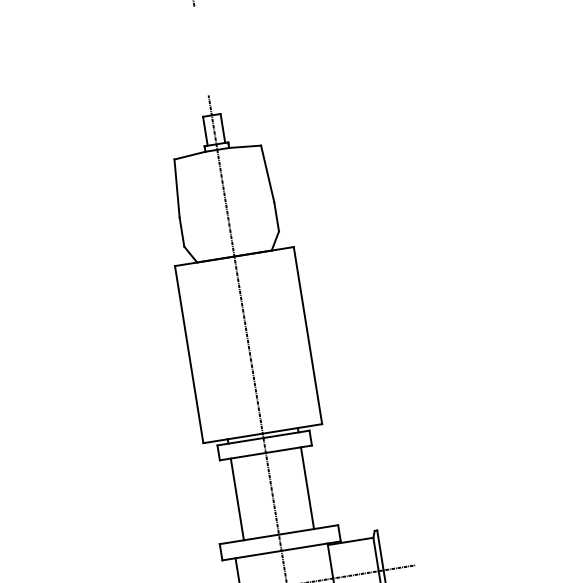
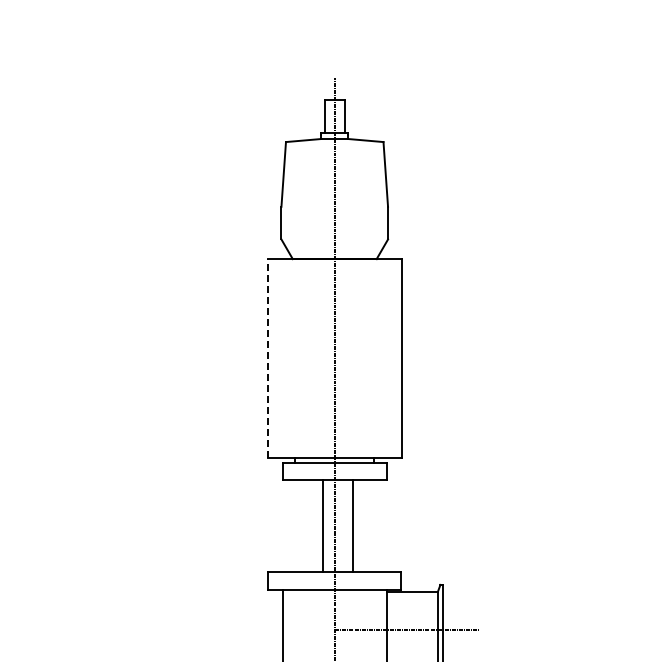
line: (188, 354) -> (267, 358), solid -> dashed
line: (307, 488) -> (353, 526), moved
line: (237, 499) -> (323, 526), moved

